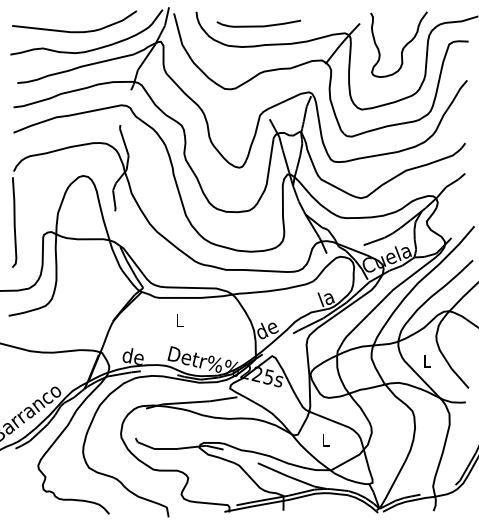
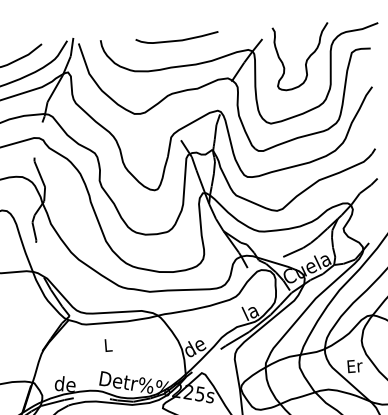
curve: (258, 25) -> (176, 39), moved
text: (427, 360) -> (354, 365), L -> Er

